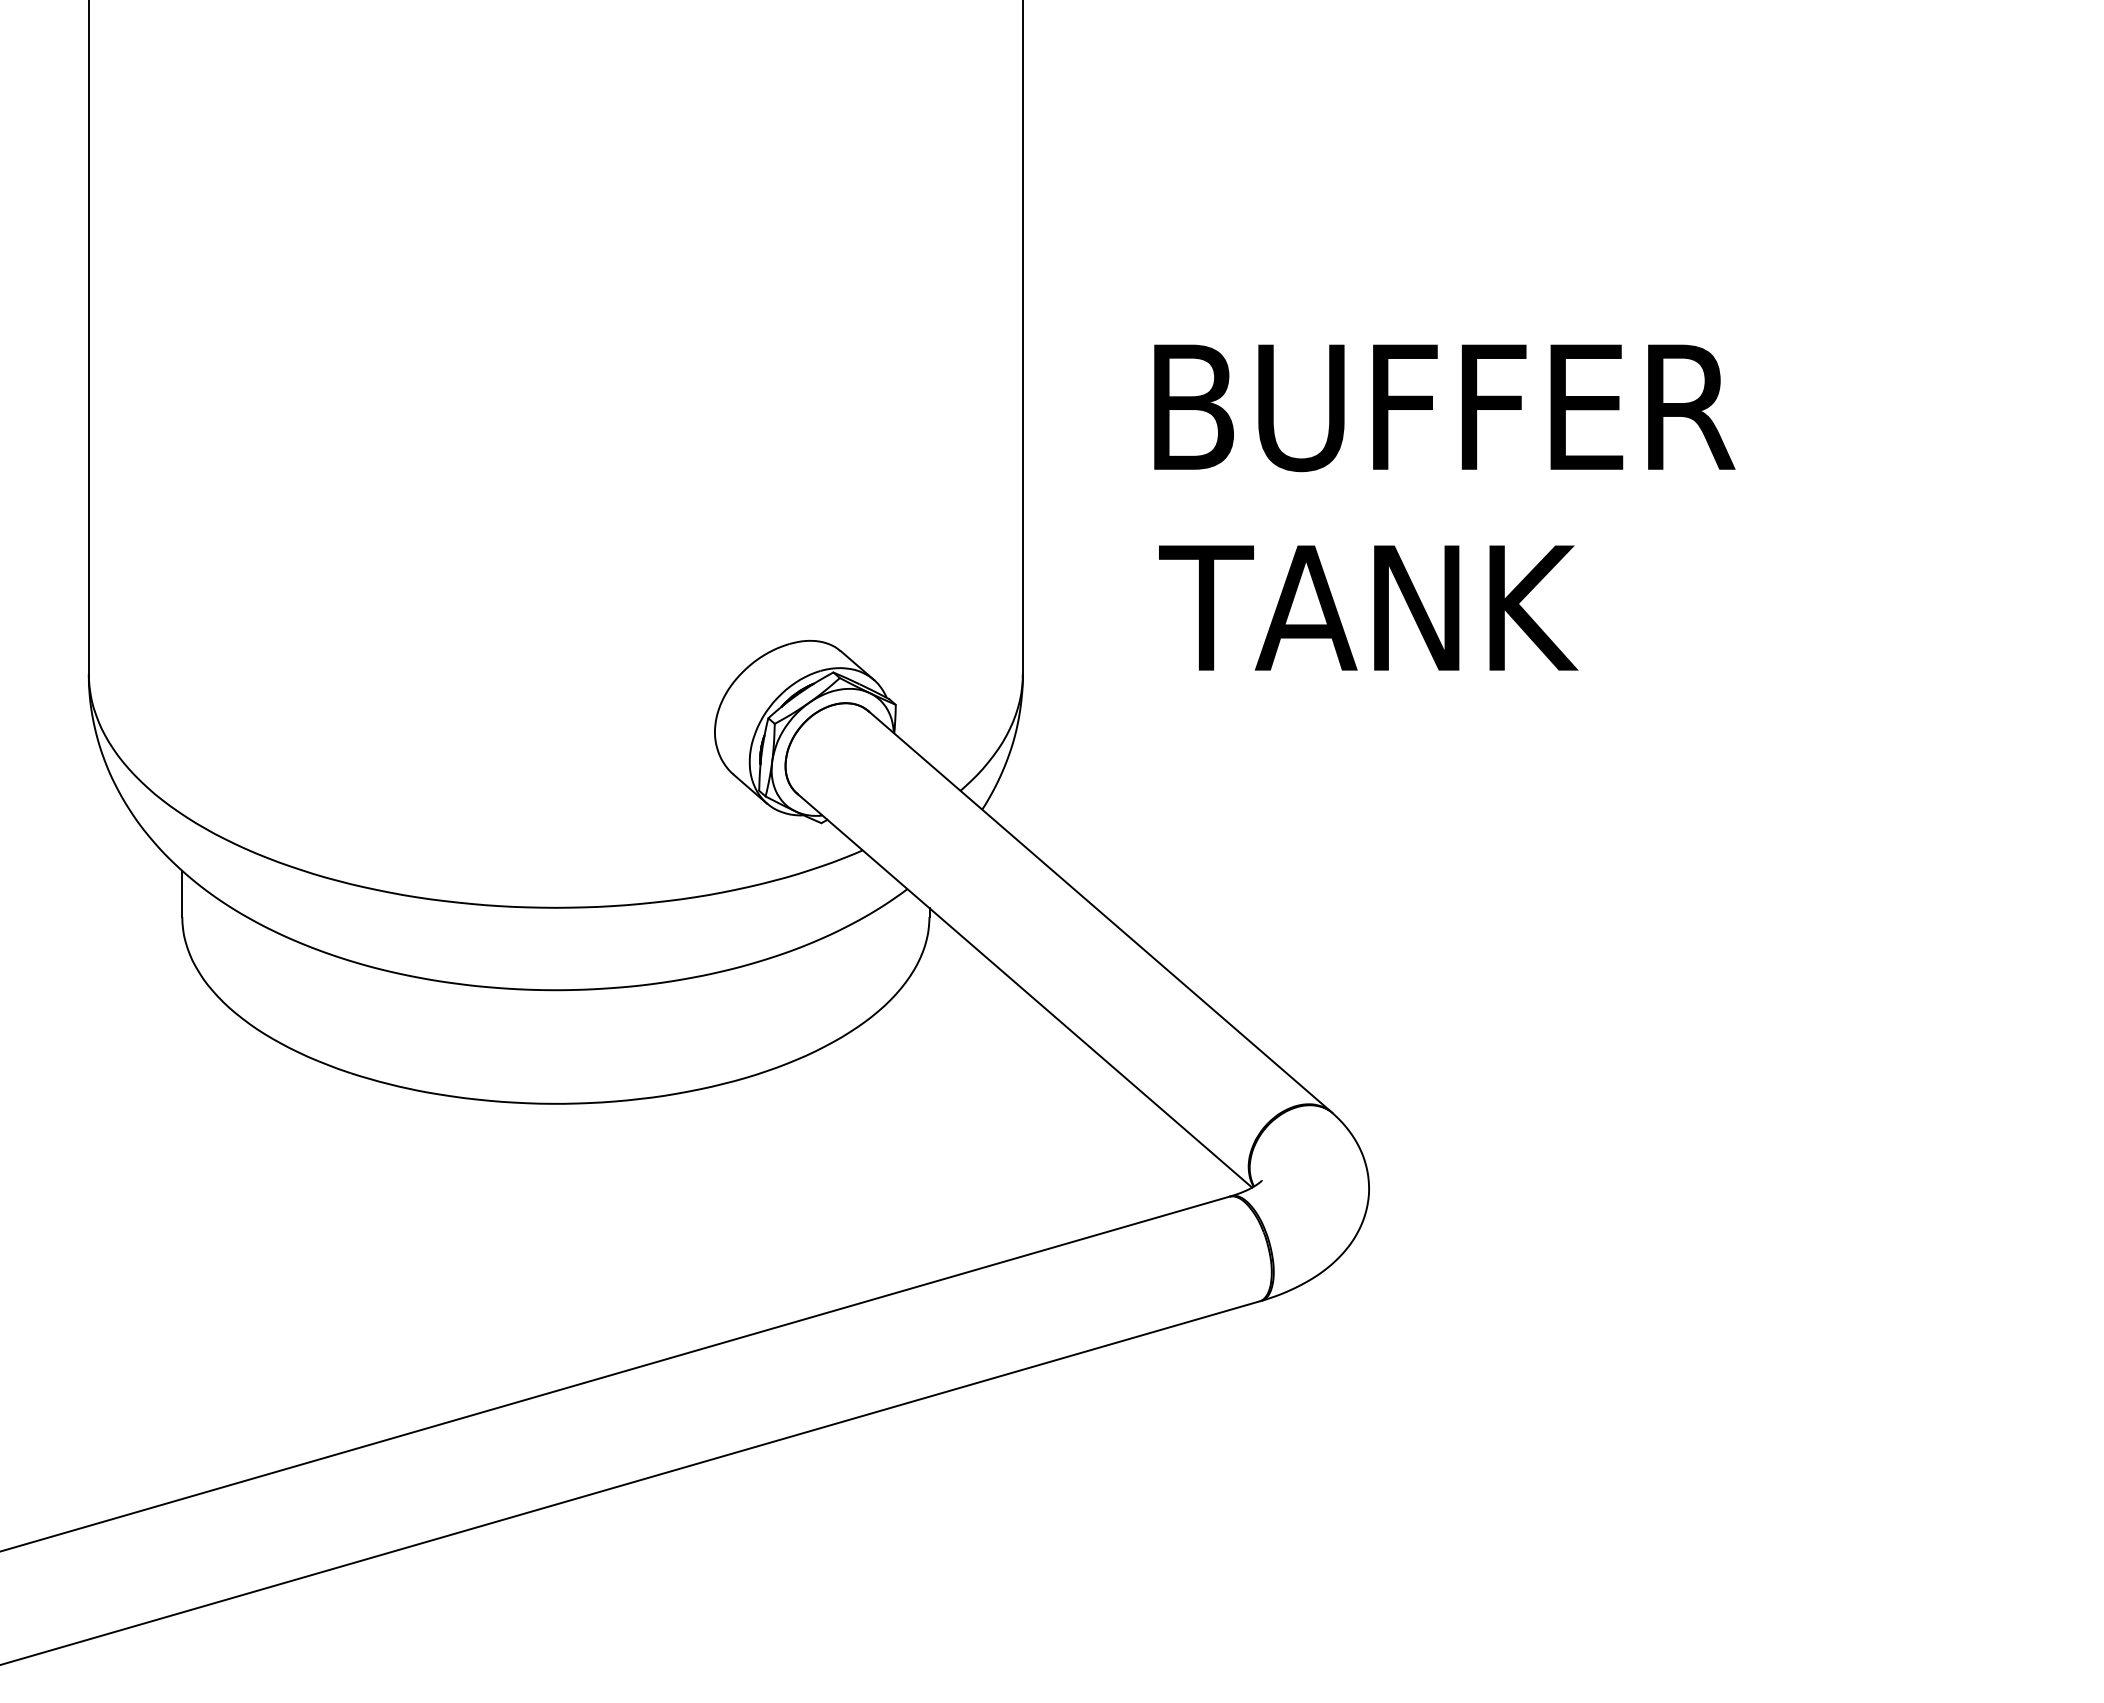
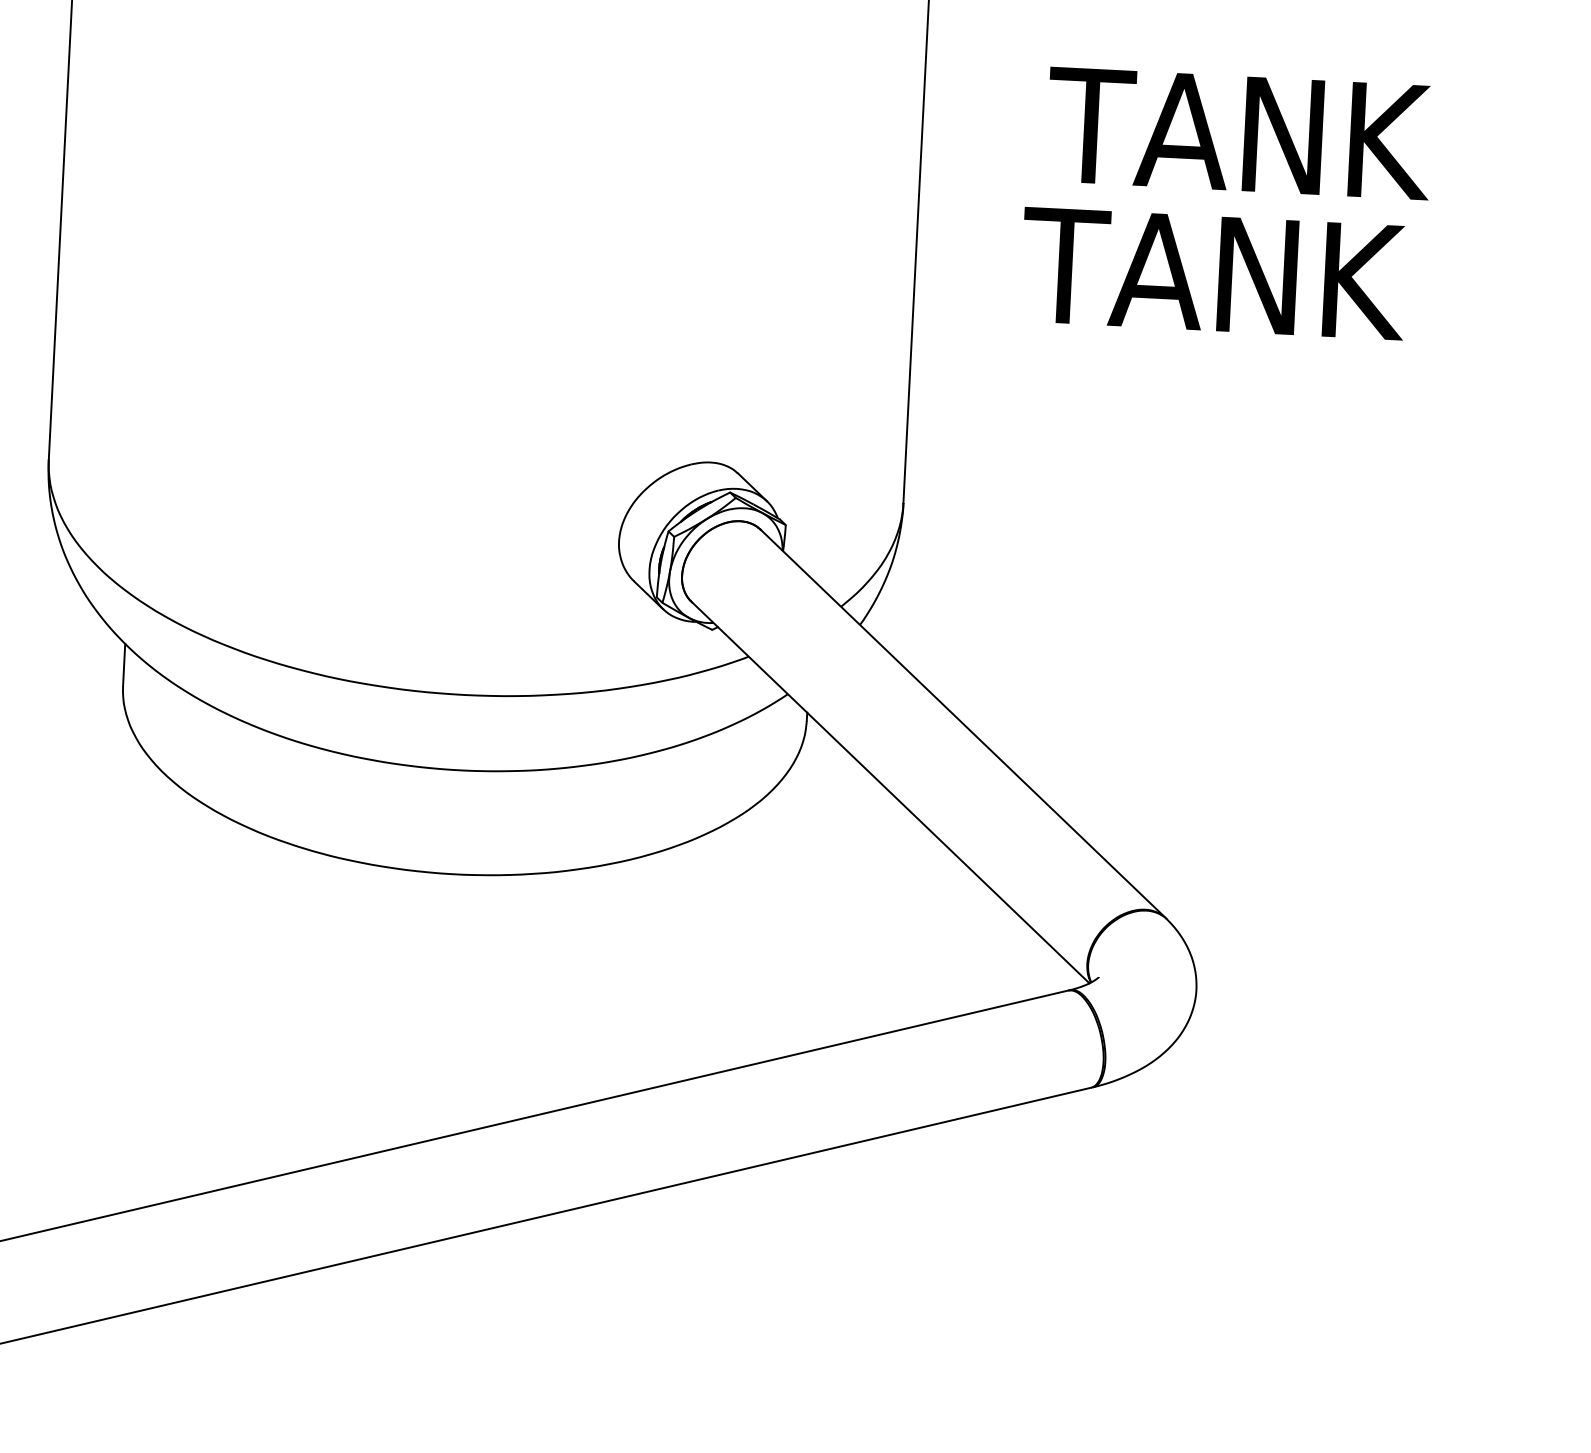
text: (1436, 408) -> (1294, 278), BUFFER -> TANK
text: (1368, 607) -> (1239, 133), moved

